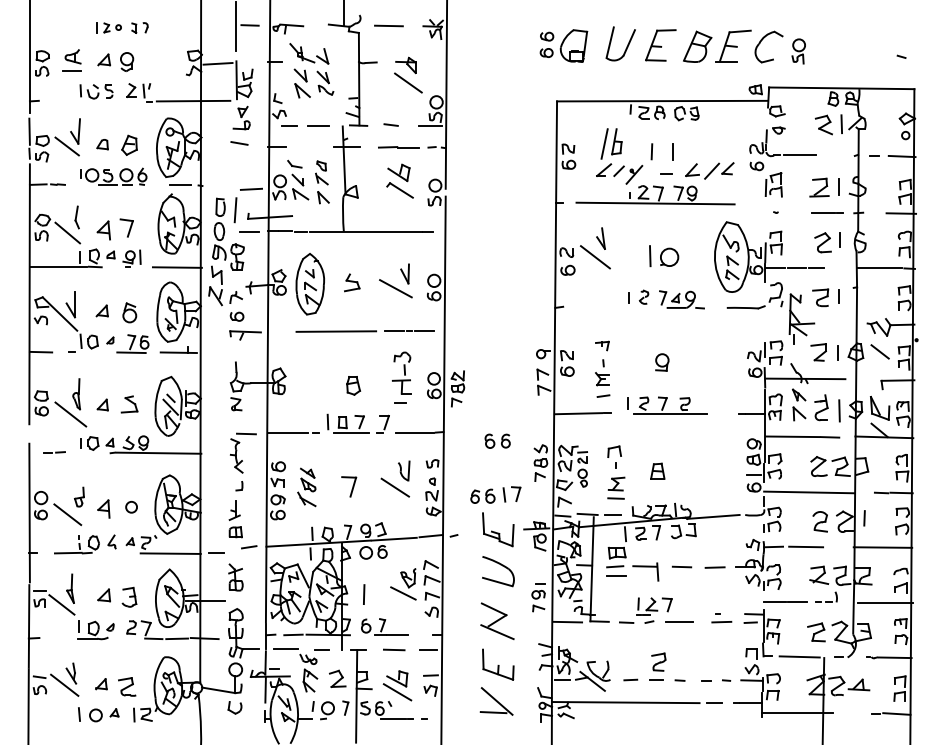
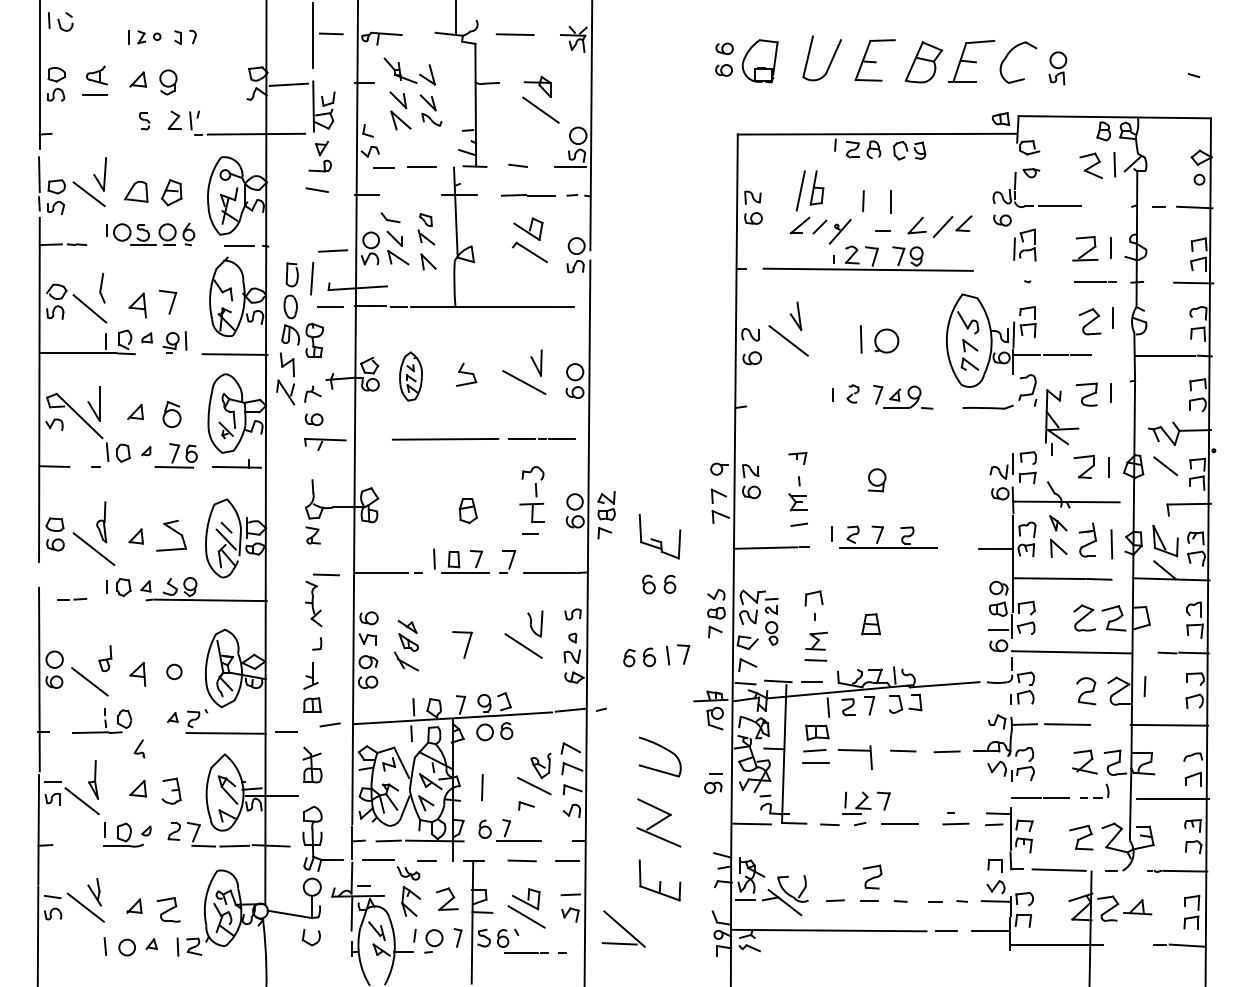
part: (89, 91) -> (60, 21), moved
part: (102, 144) -> (135, 191), size x1.6
part: (309, 284) -> (410, 376), size x0.6
part: (129, 404) -> (171, 535), size x1.4
part: (497, 529) -> (659, 536), moved
part: (112, 541) -> (139, 748), moved
part: (538, 608) -> (526, 805), moved
part: (496, 701) -> (623, 928), moved

